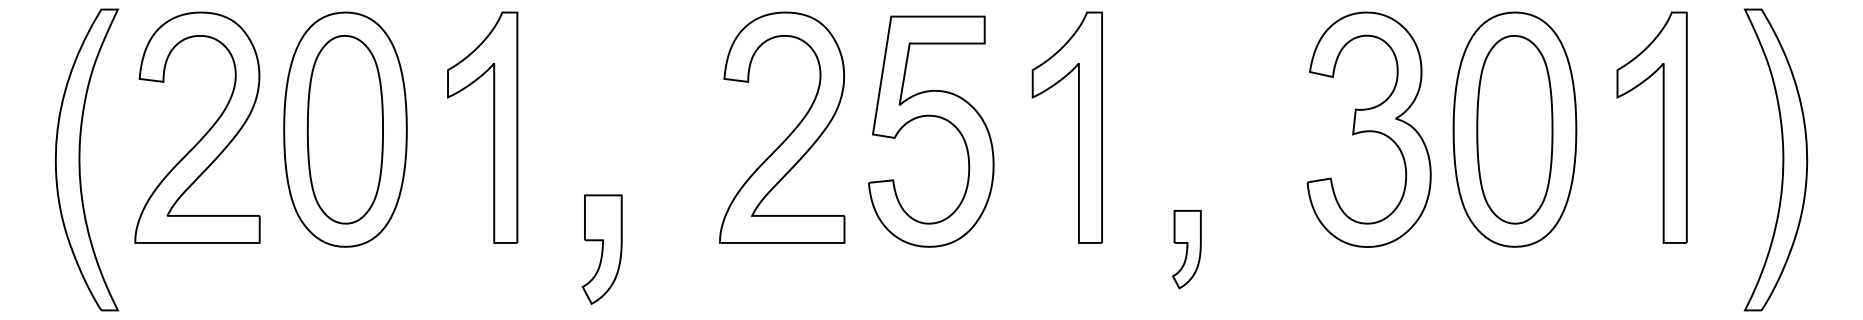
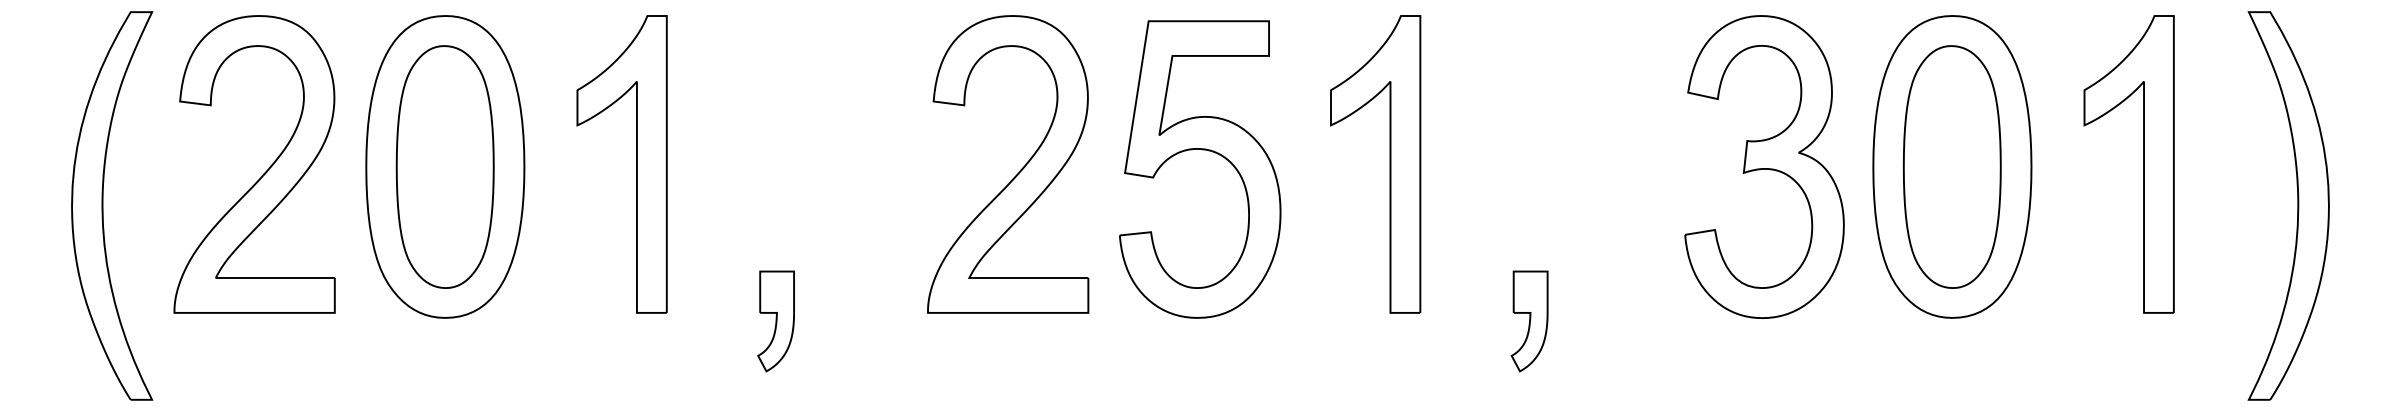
part: (601, 249) -> (775, 321), size x0.71

